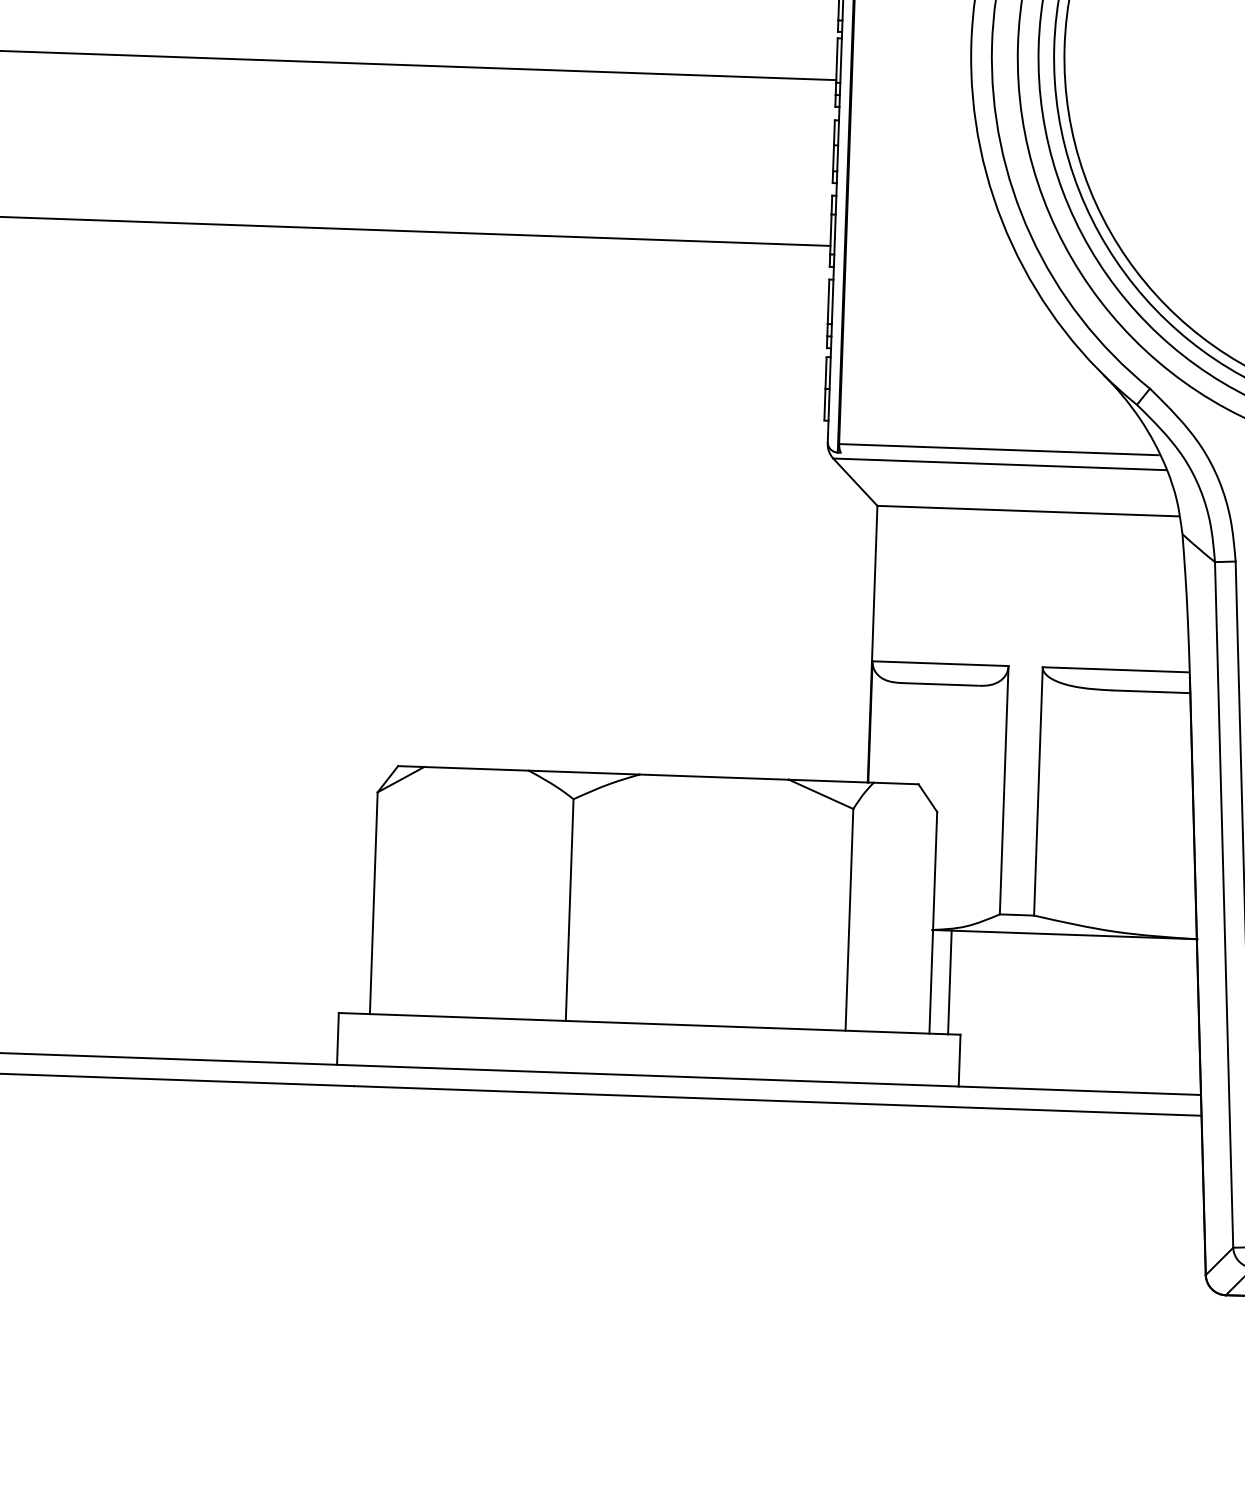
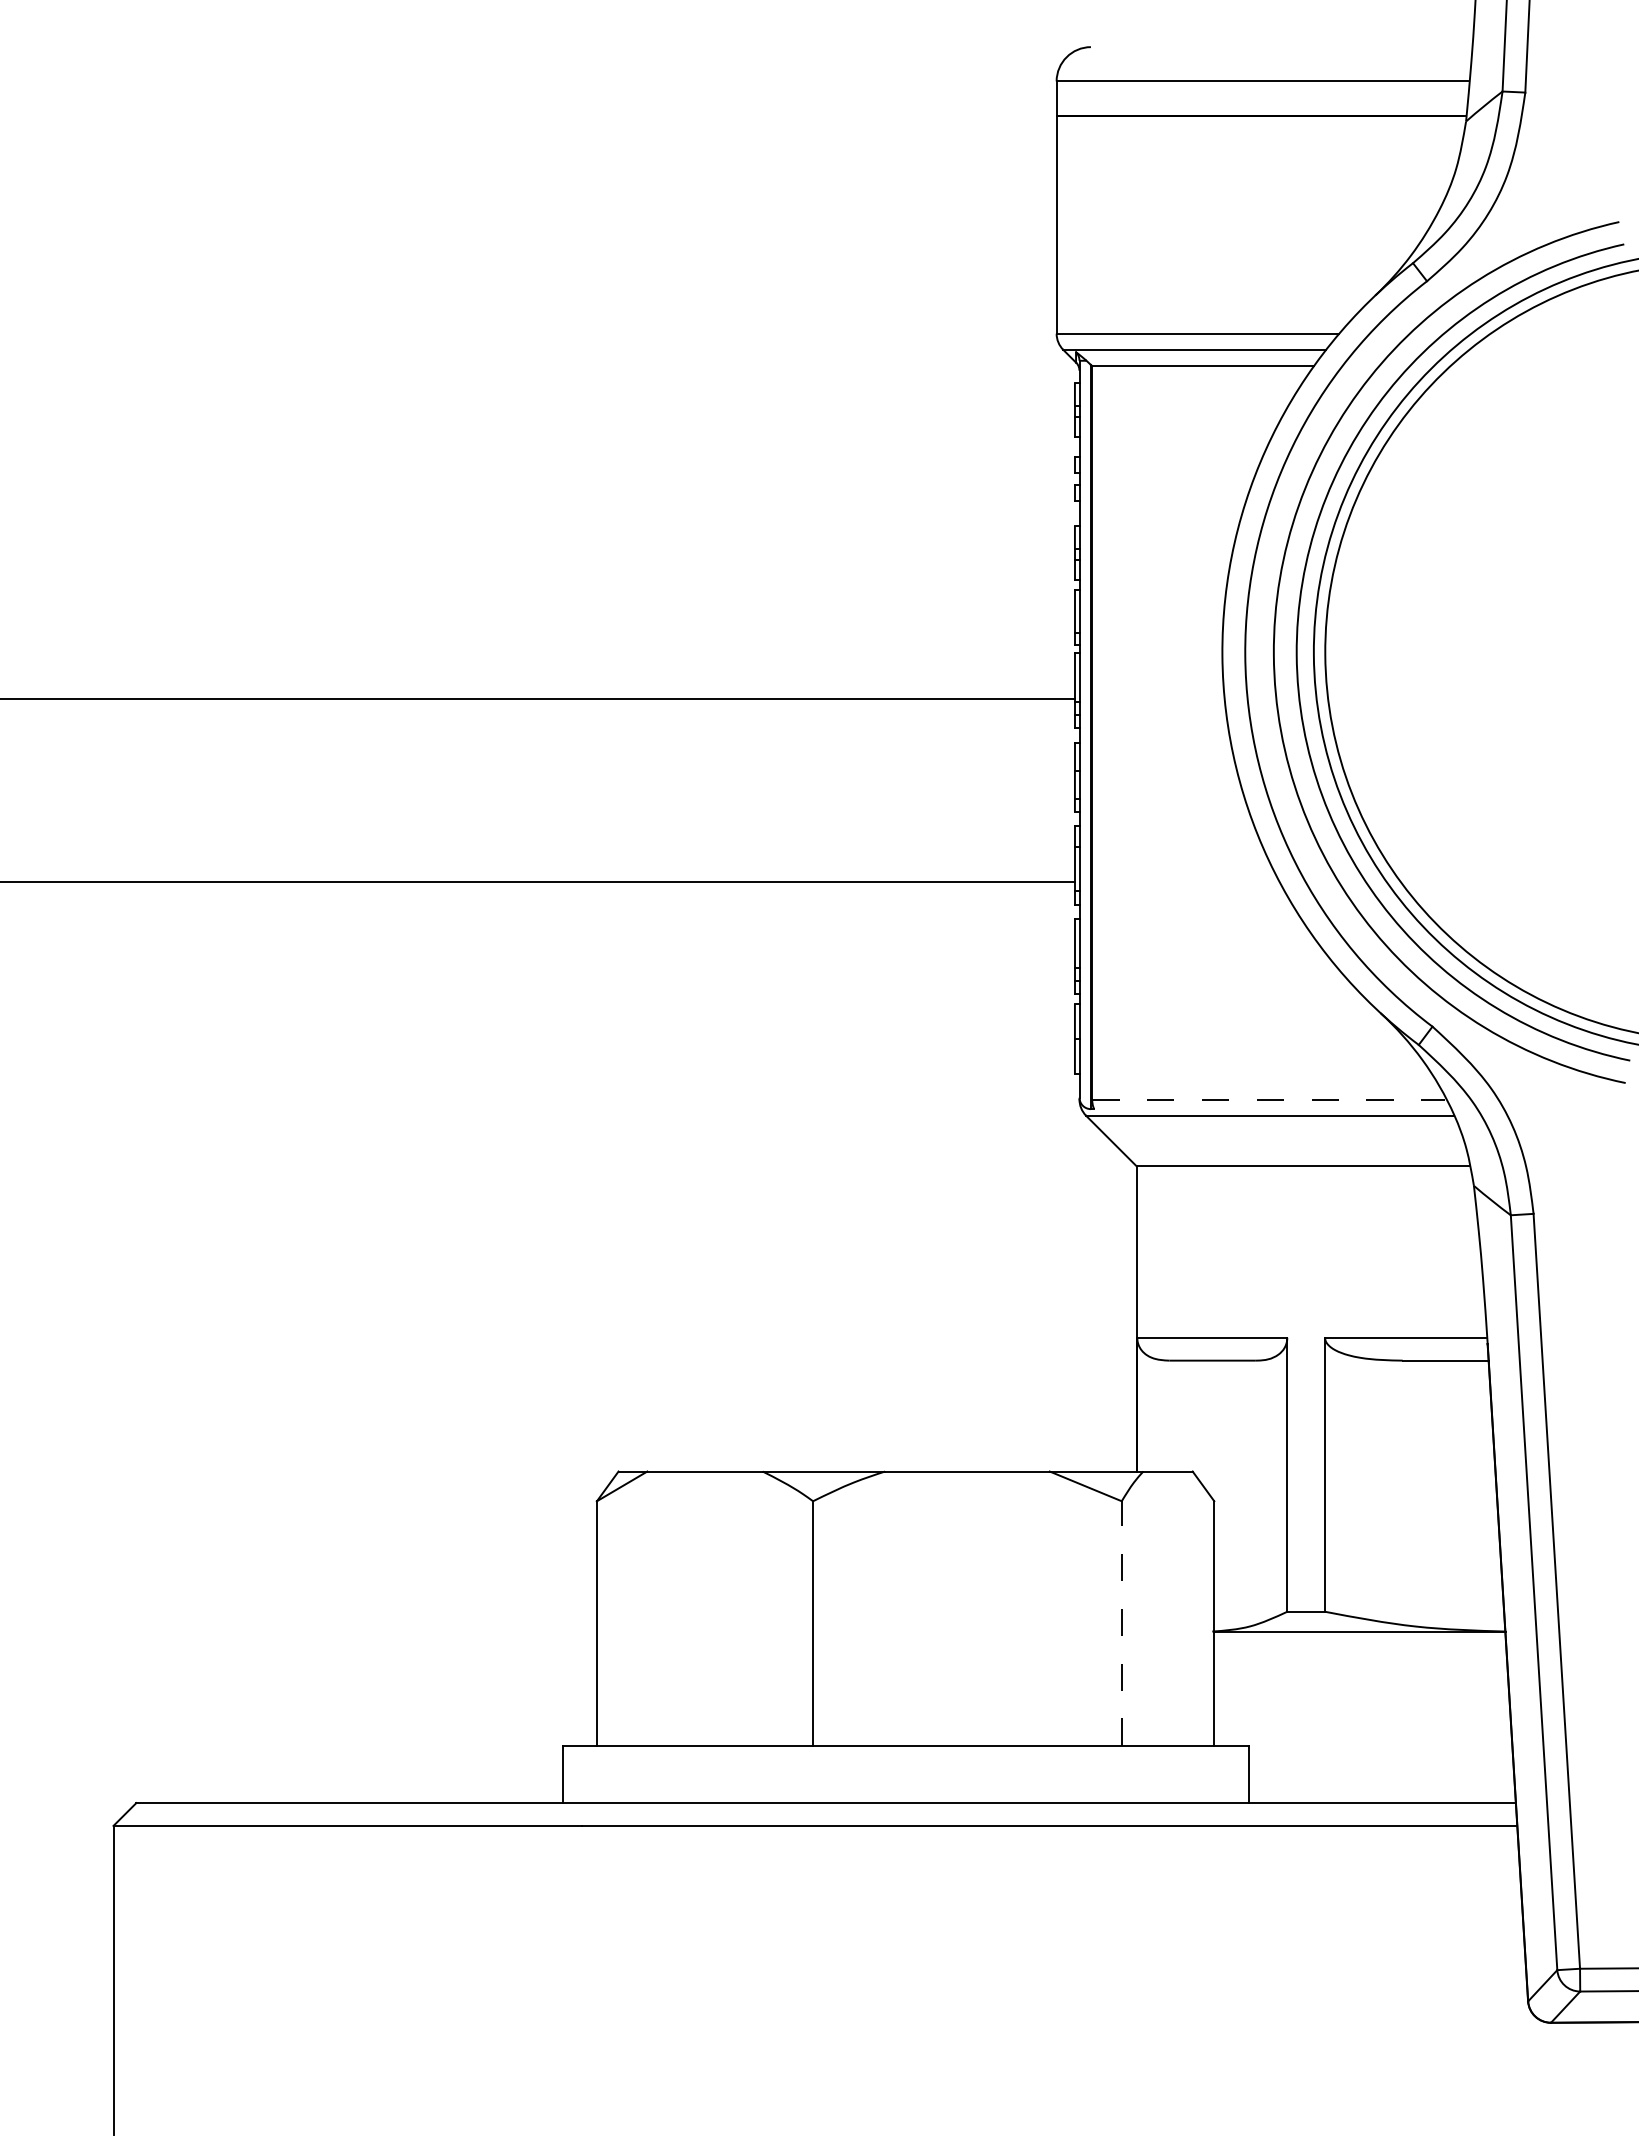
line: (999, 449) -> (1268, 1099), solid -> dashed
line: (849, 919) -> (1121, 1623), solid -> dashed
line: (949, 982) -> (1234, 1688), removed

